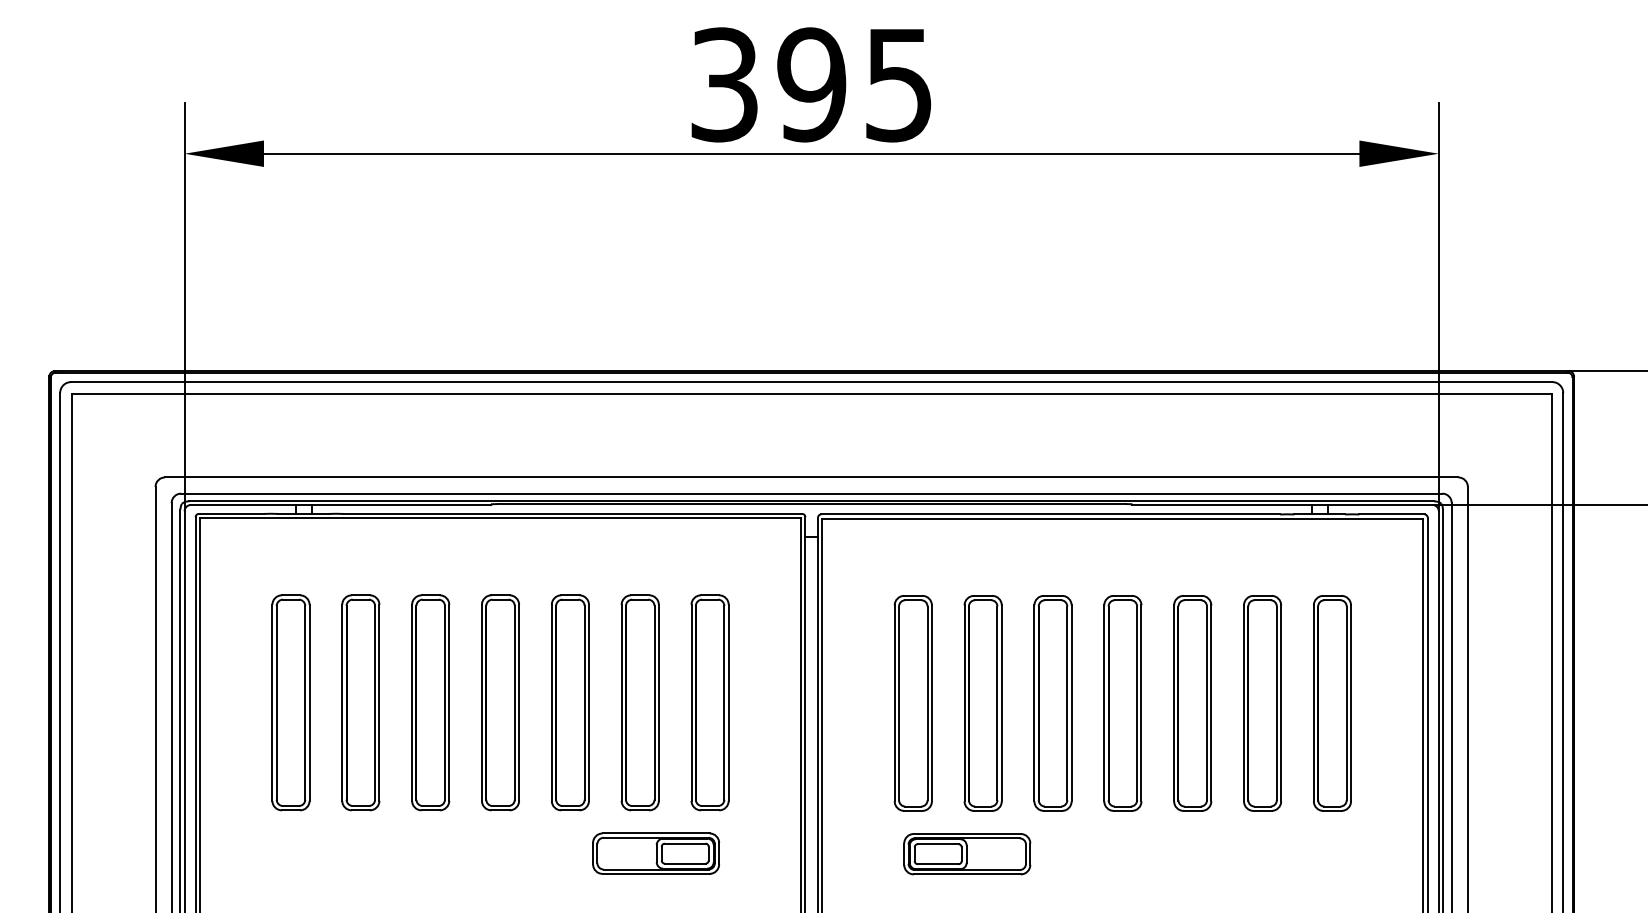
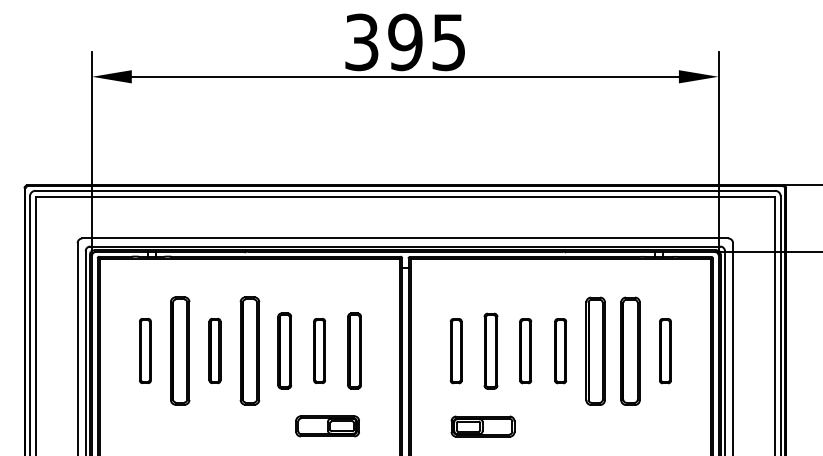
part: (291, 701) -> (145, 350), size x0.6
part: (429, 701) -> (214, 350), size x0.6
part: (569, 701) -> (284, 350), size x0.7
part: (639, 701) -> (319, 350), size x0.6
part: (709, 701) -> (354, 350), size x0.7
part: (914, 701) -> (456, 350), size x0.6
part: (982, 701) -> (490, 350), size x0.7
part: (1052, 701) -> (525, 350), size x0.6
part: (1122, 701) -> (560, 350), size x0.6
part: (1332, 701) -> (665, 350), size x0.6

